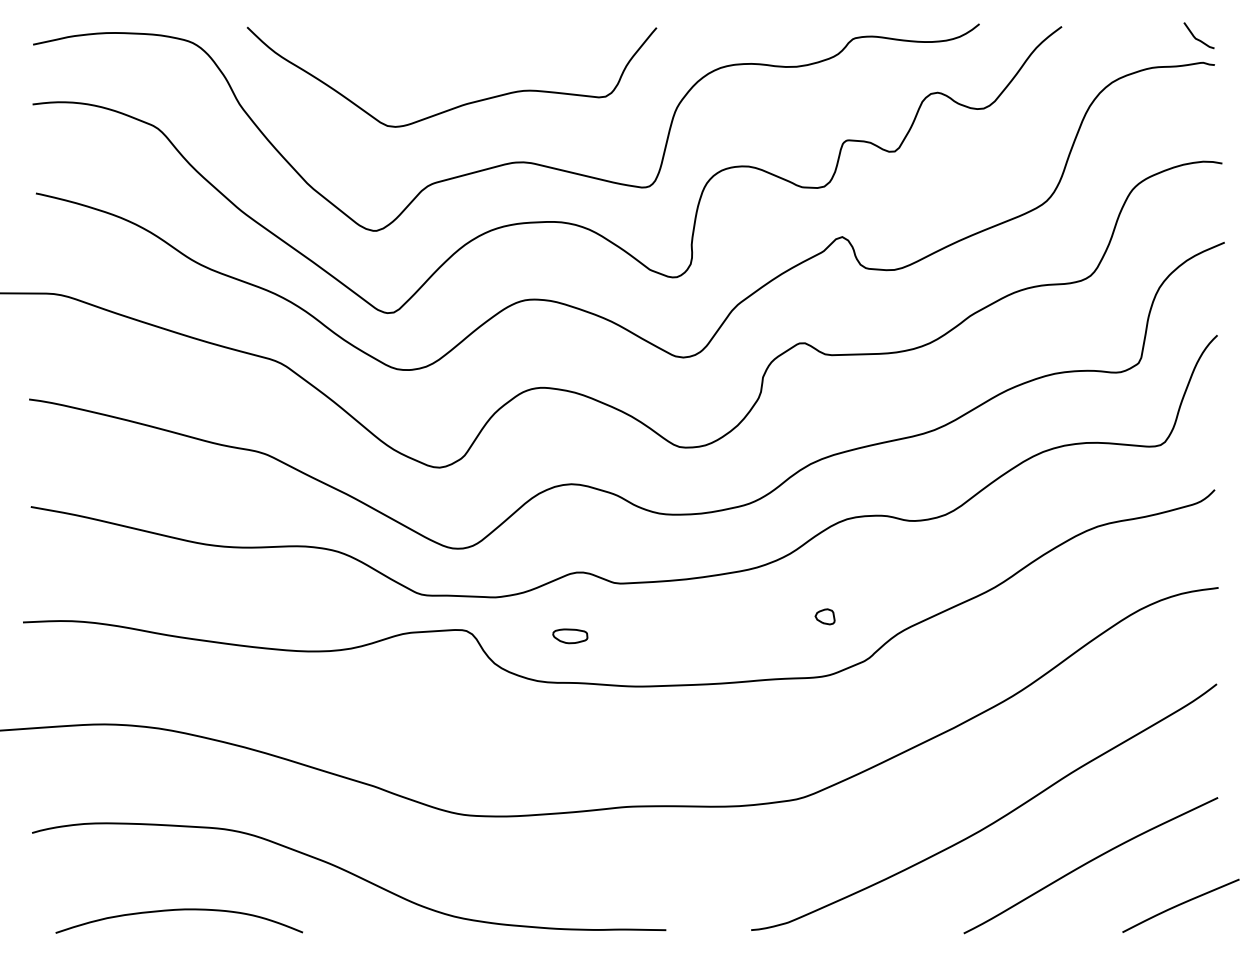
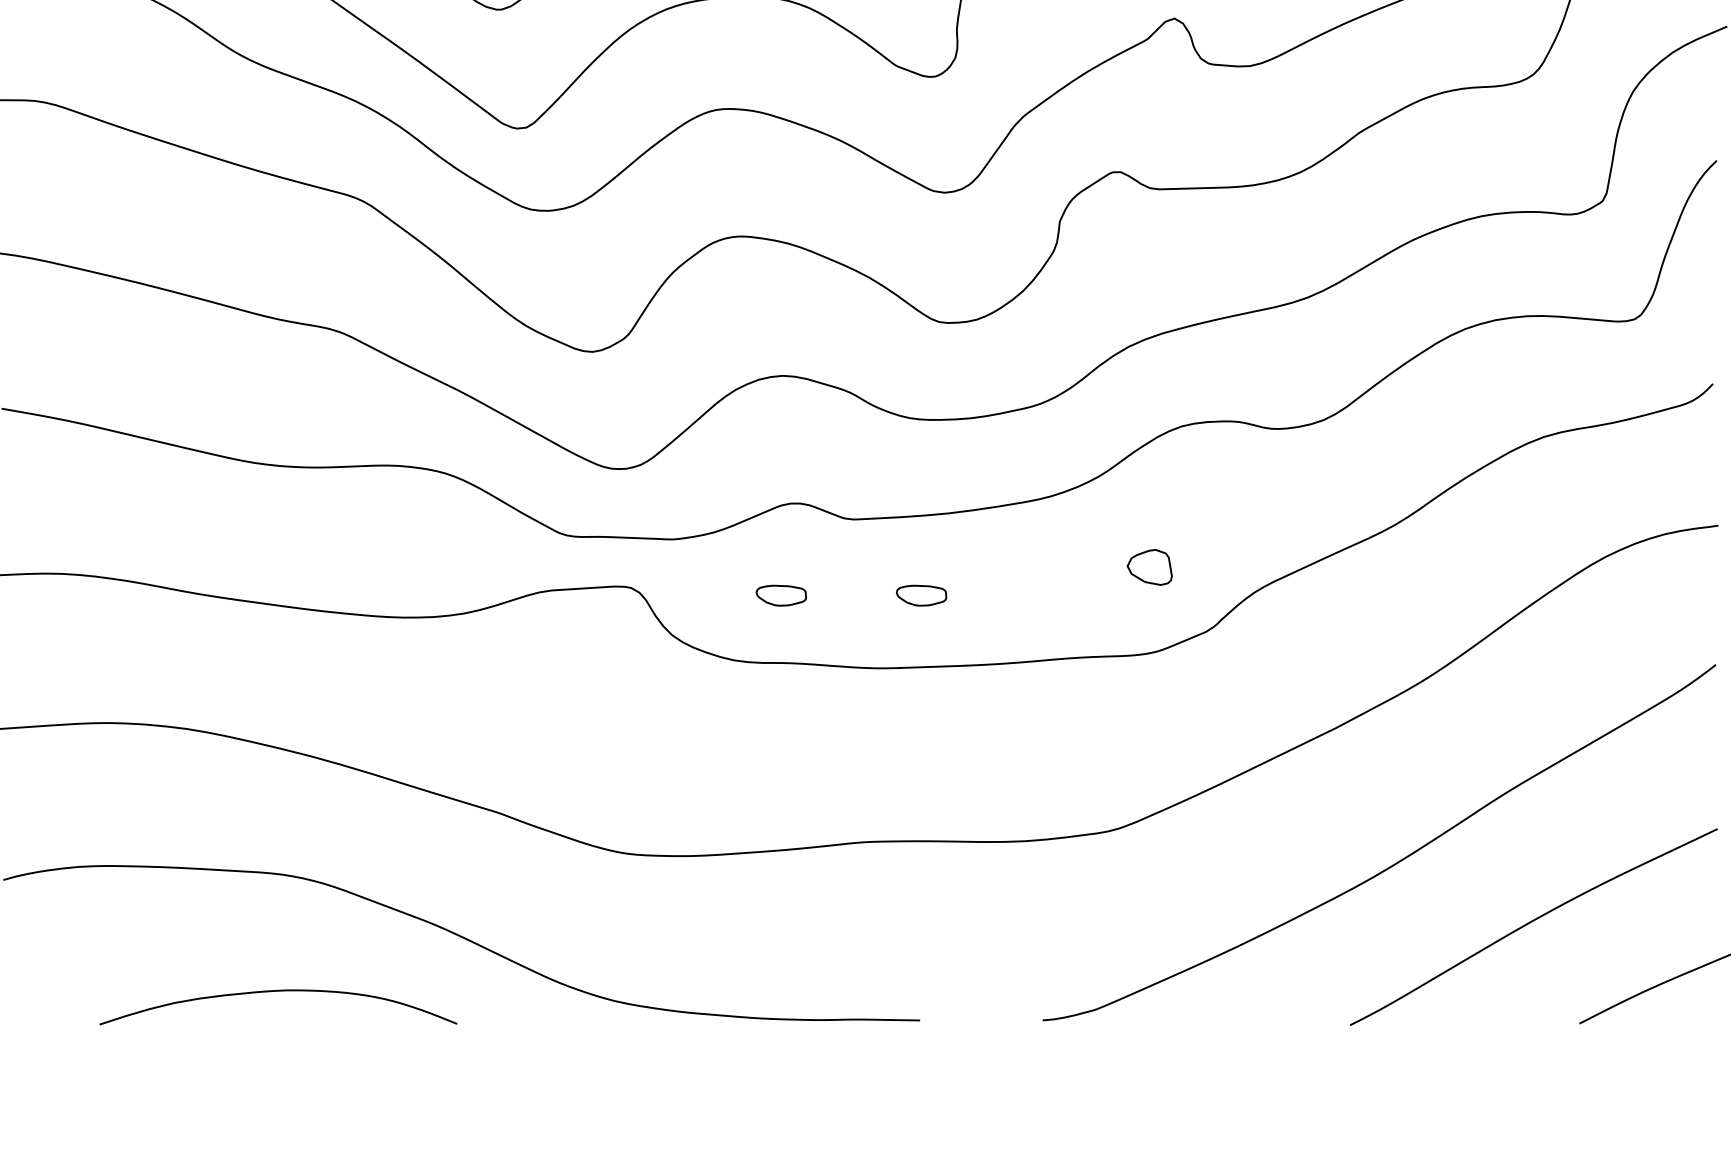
part: (824, 616) -> (1148, 567), size x1.6
part: (667, 636) -> (921, 595), added
curve: (178, 910) -> (277, 991), moved

